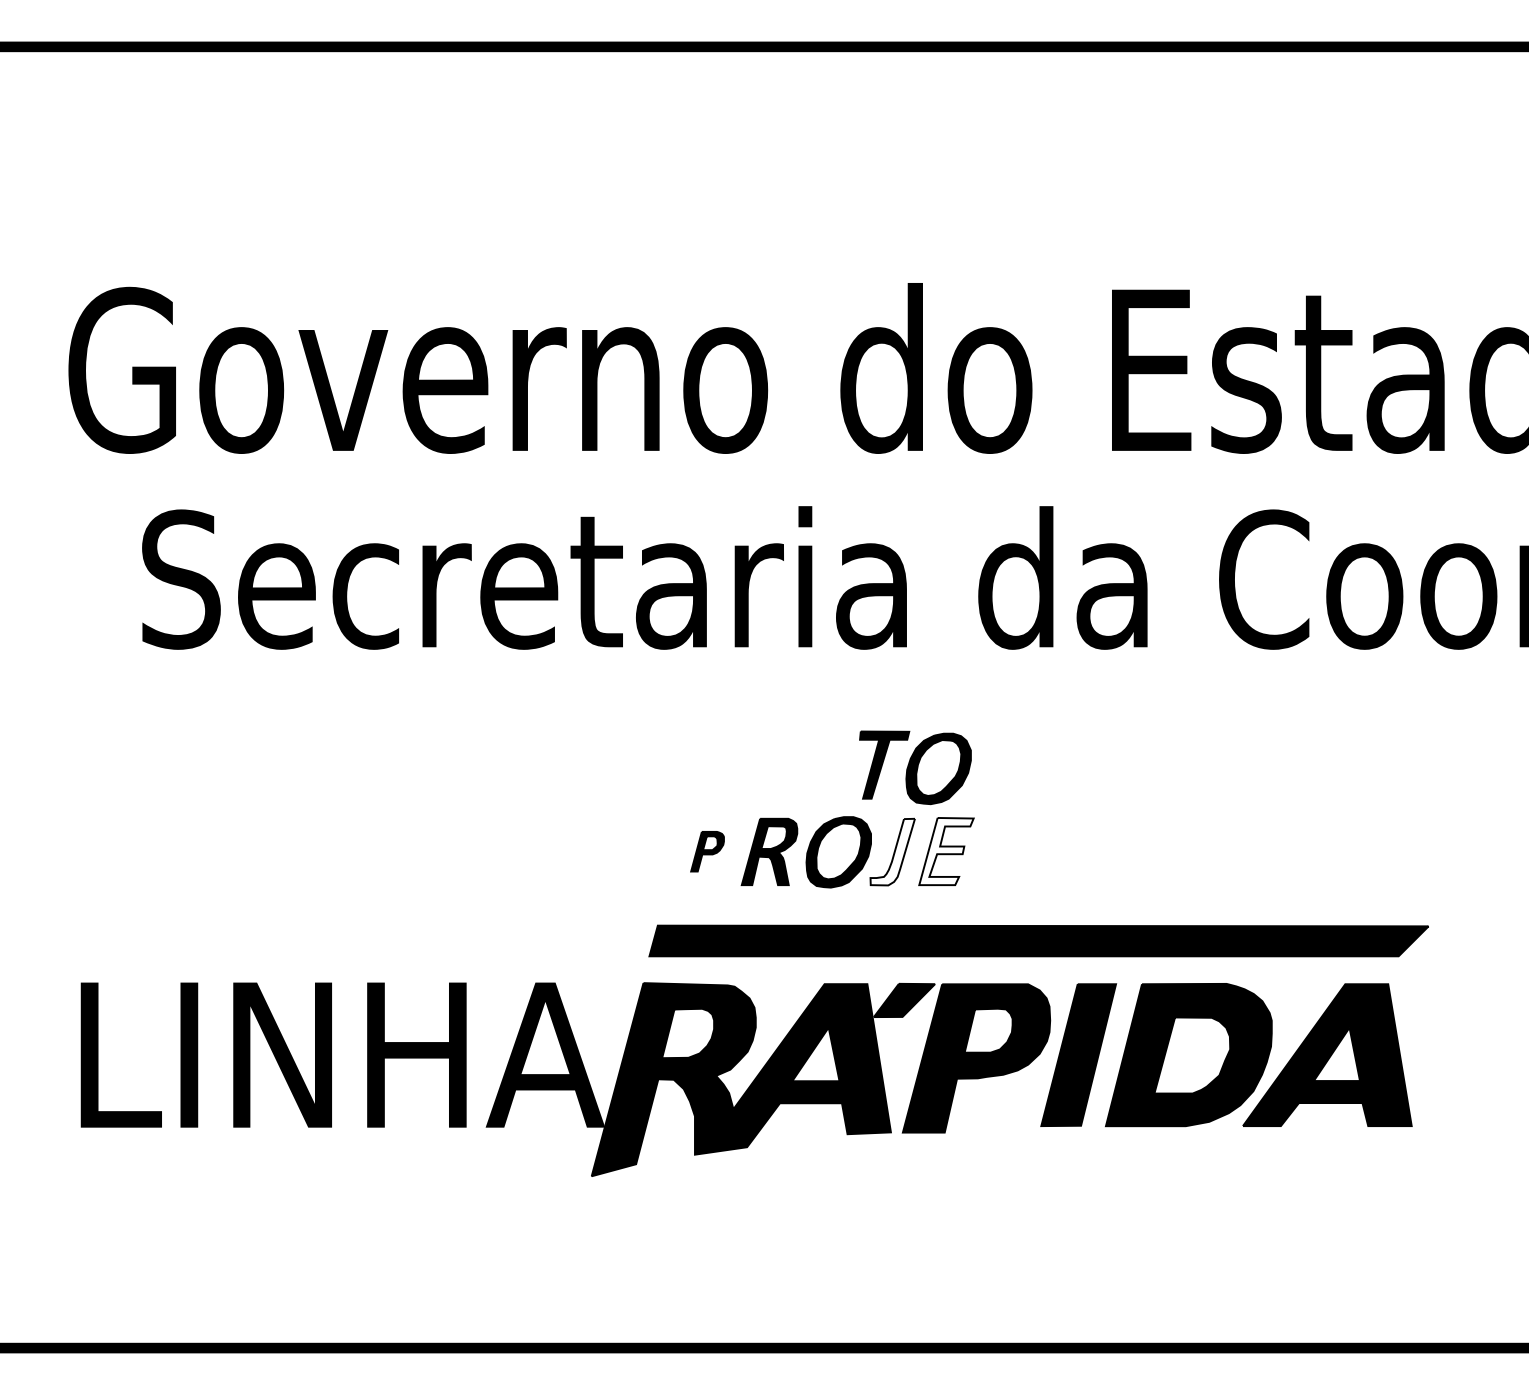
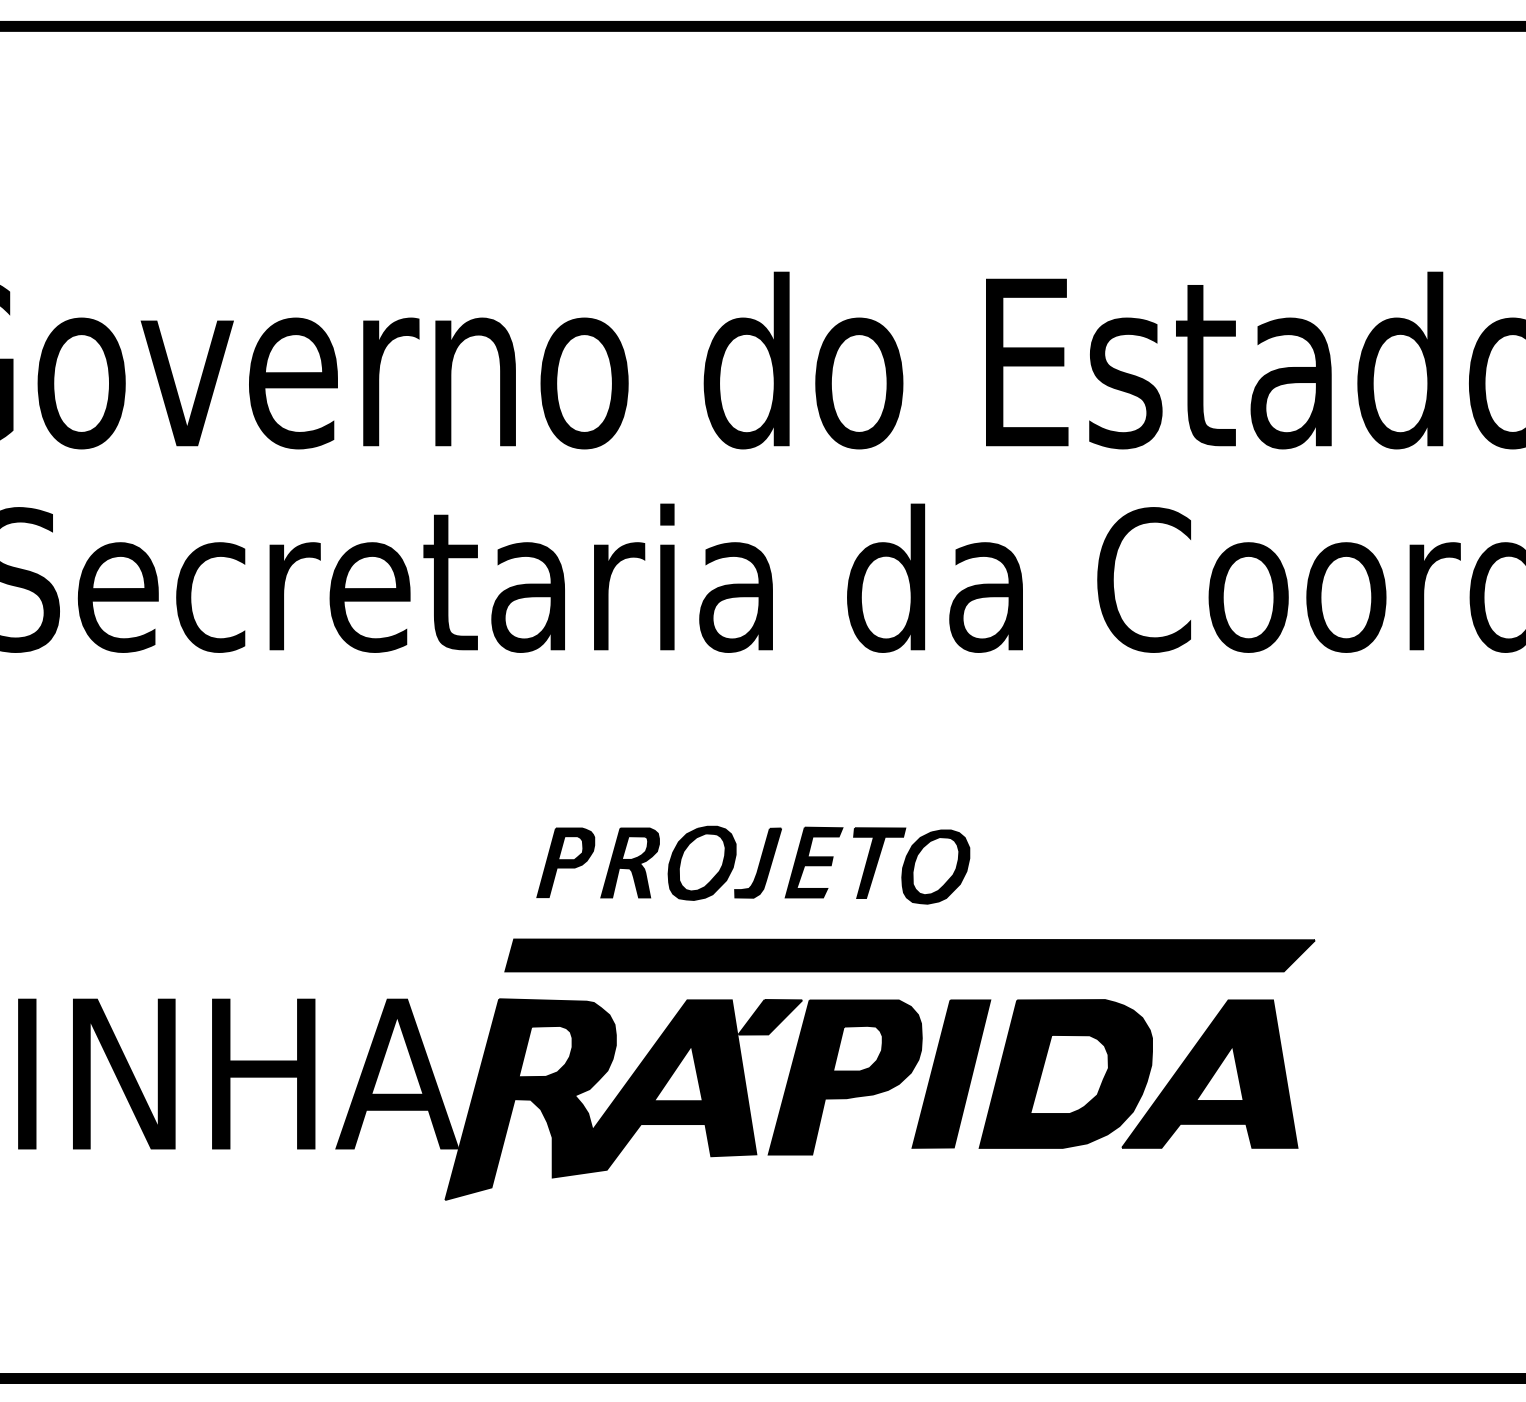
part: (915, 767) -> (911, 865), moved
part: (707, 851) -> (565, 862), size x1.67
fill: (892, 851) -> (757, 862), added
fill: (946, 851) -> (814, 862), added

